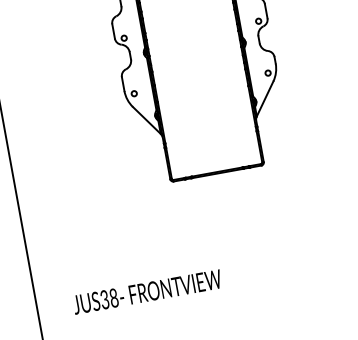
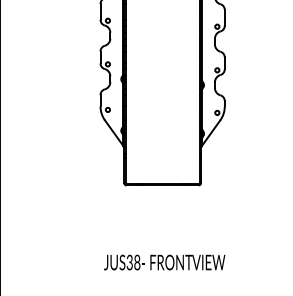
text: (147, 292) -> (164, 262), moved

